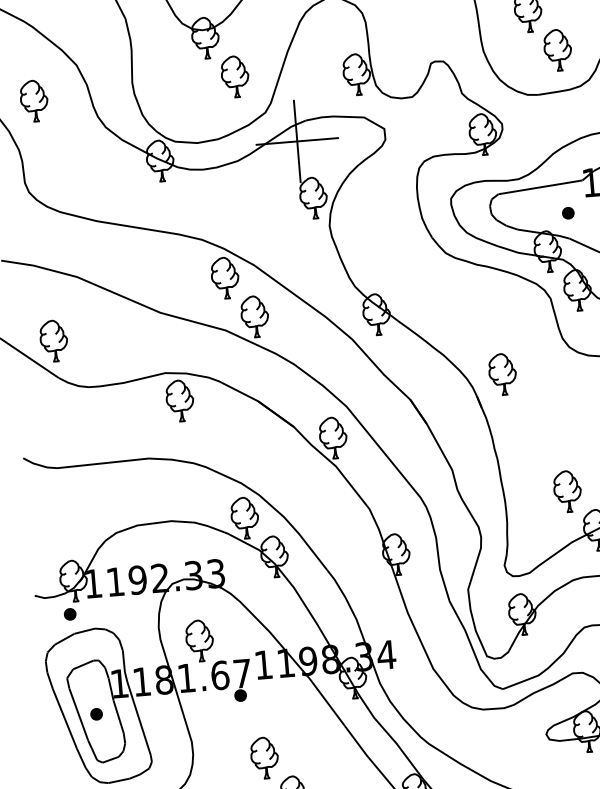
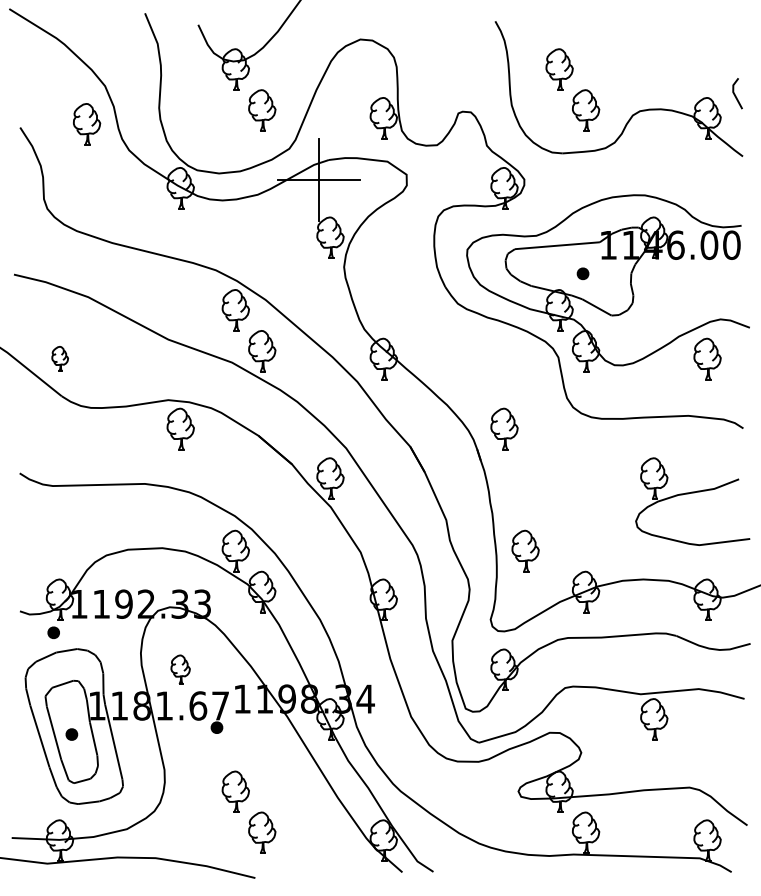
part: (34, 101) -> (87, 124), moved
part: (54, 340) -> (60, 358), size x0.6
part: (567, 490) -> (525, 550), moved
part: (199, 640) -> (180, 669), size x0.7

